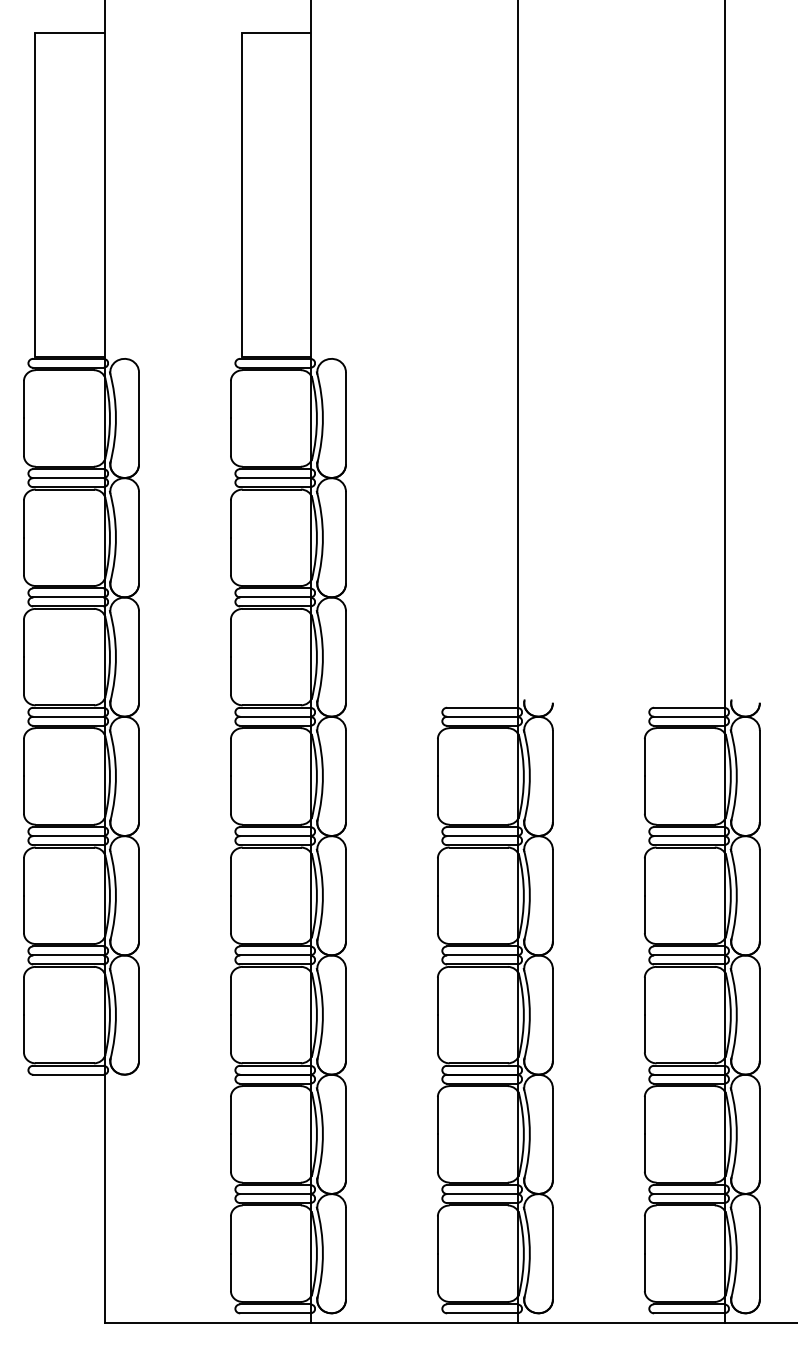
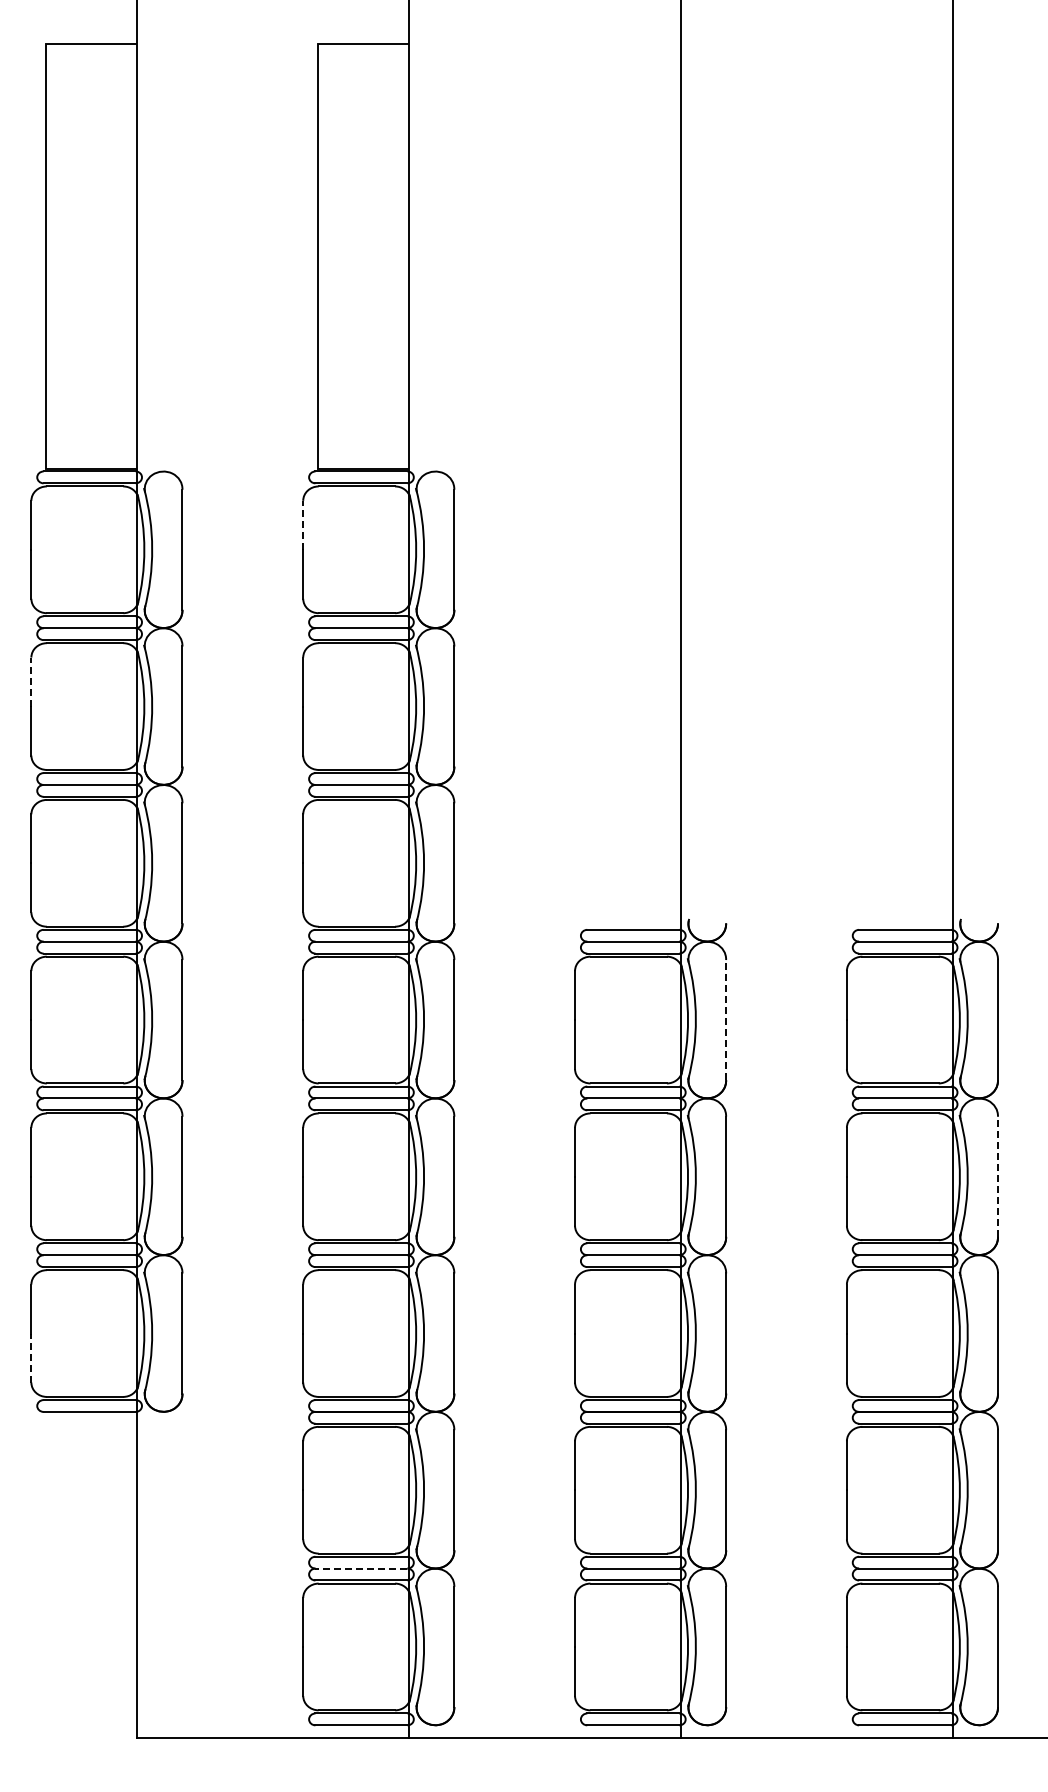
line: (231, 399) -> (303, 525), solid -> dashed
line: (24, 519) -> (31, 682), solid -> dashed
line: (553, 776) -> (726, 1019), solid -> dashed
line: (759, 895) -> (997, 1176), solid -> dashed
line: (24, 1033) -> (31, 1357), solid -> dashed
line: (275, 1193) -> (361, 1568), solid -> dashed

